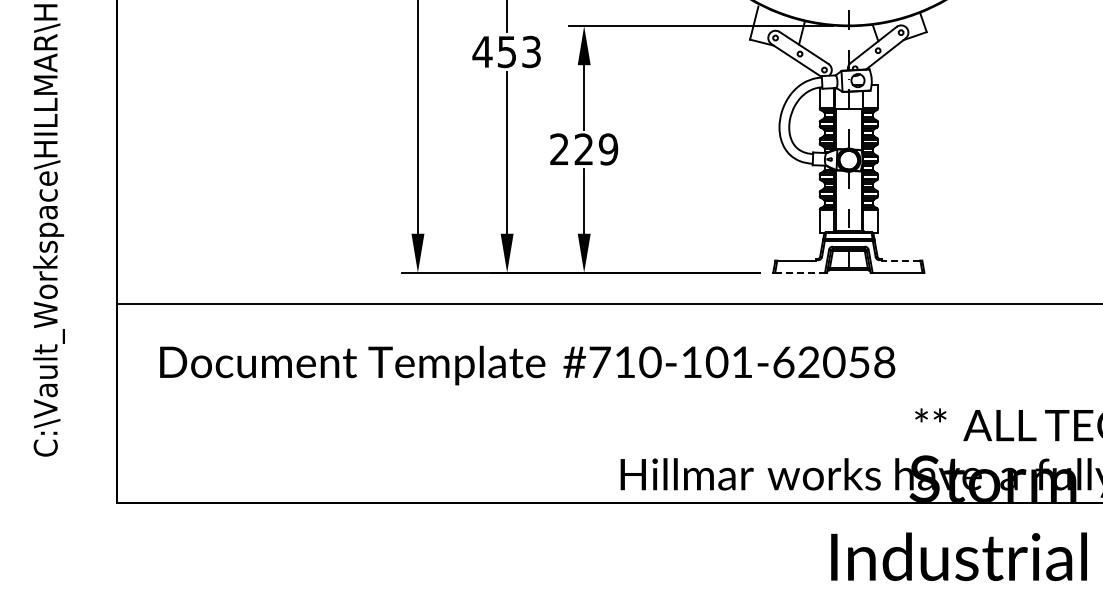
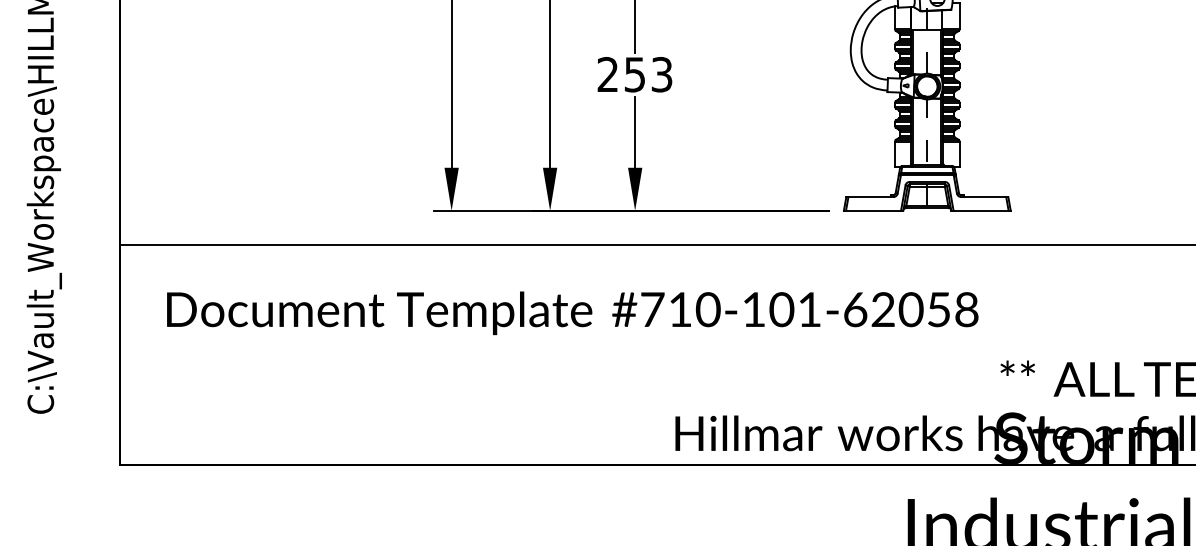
text: (596, 149) -> (648, 74), 229 -> 253
line: (900, 260) -> (984, 197), dashed -> solid
line: (800, 272) -> (873, 210), dashed -> solid

